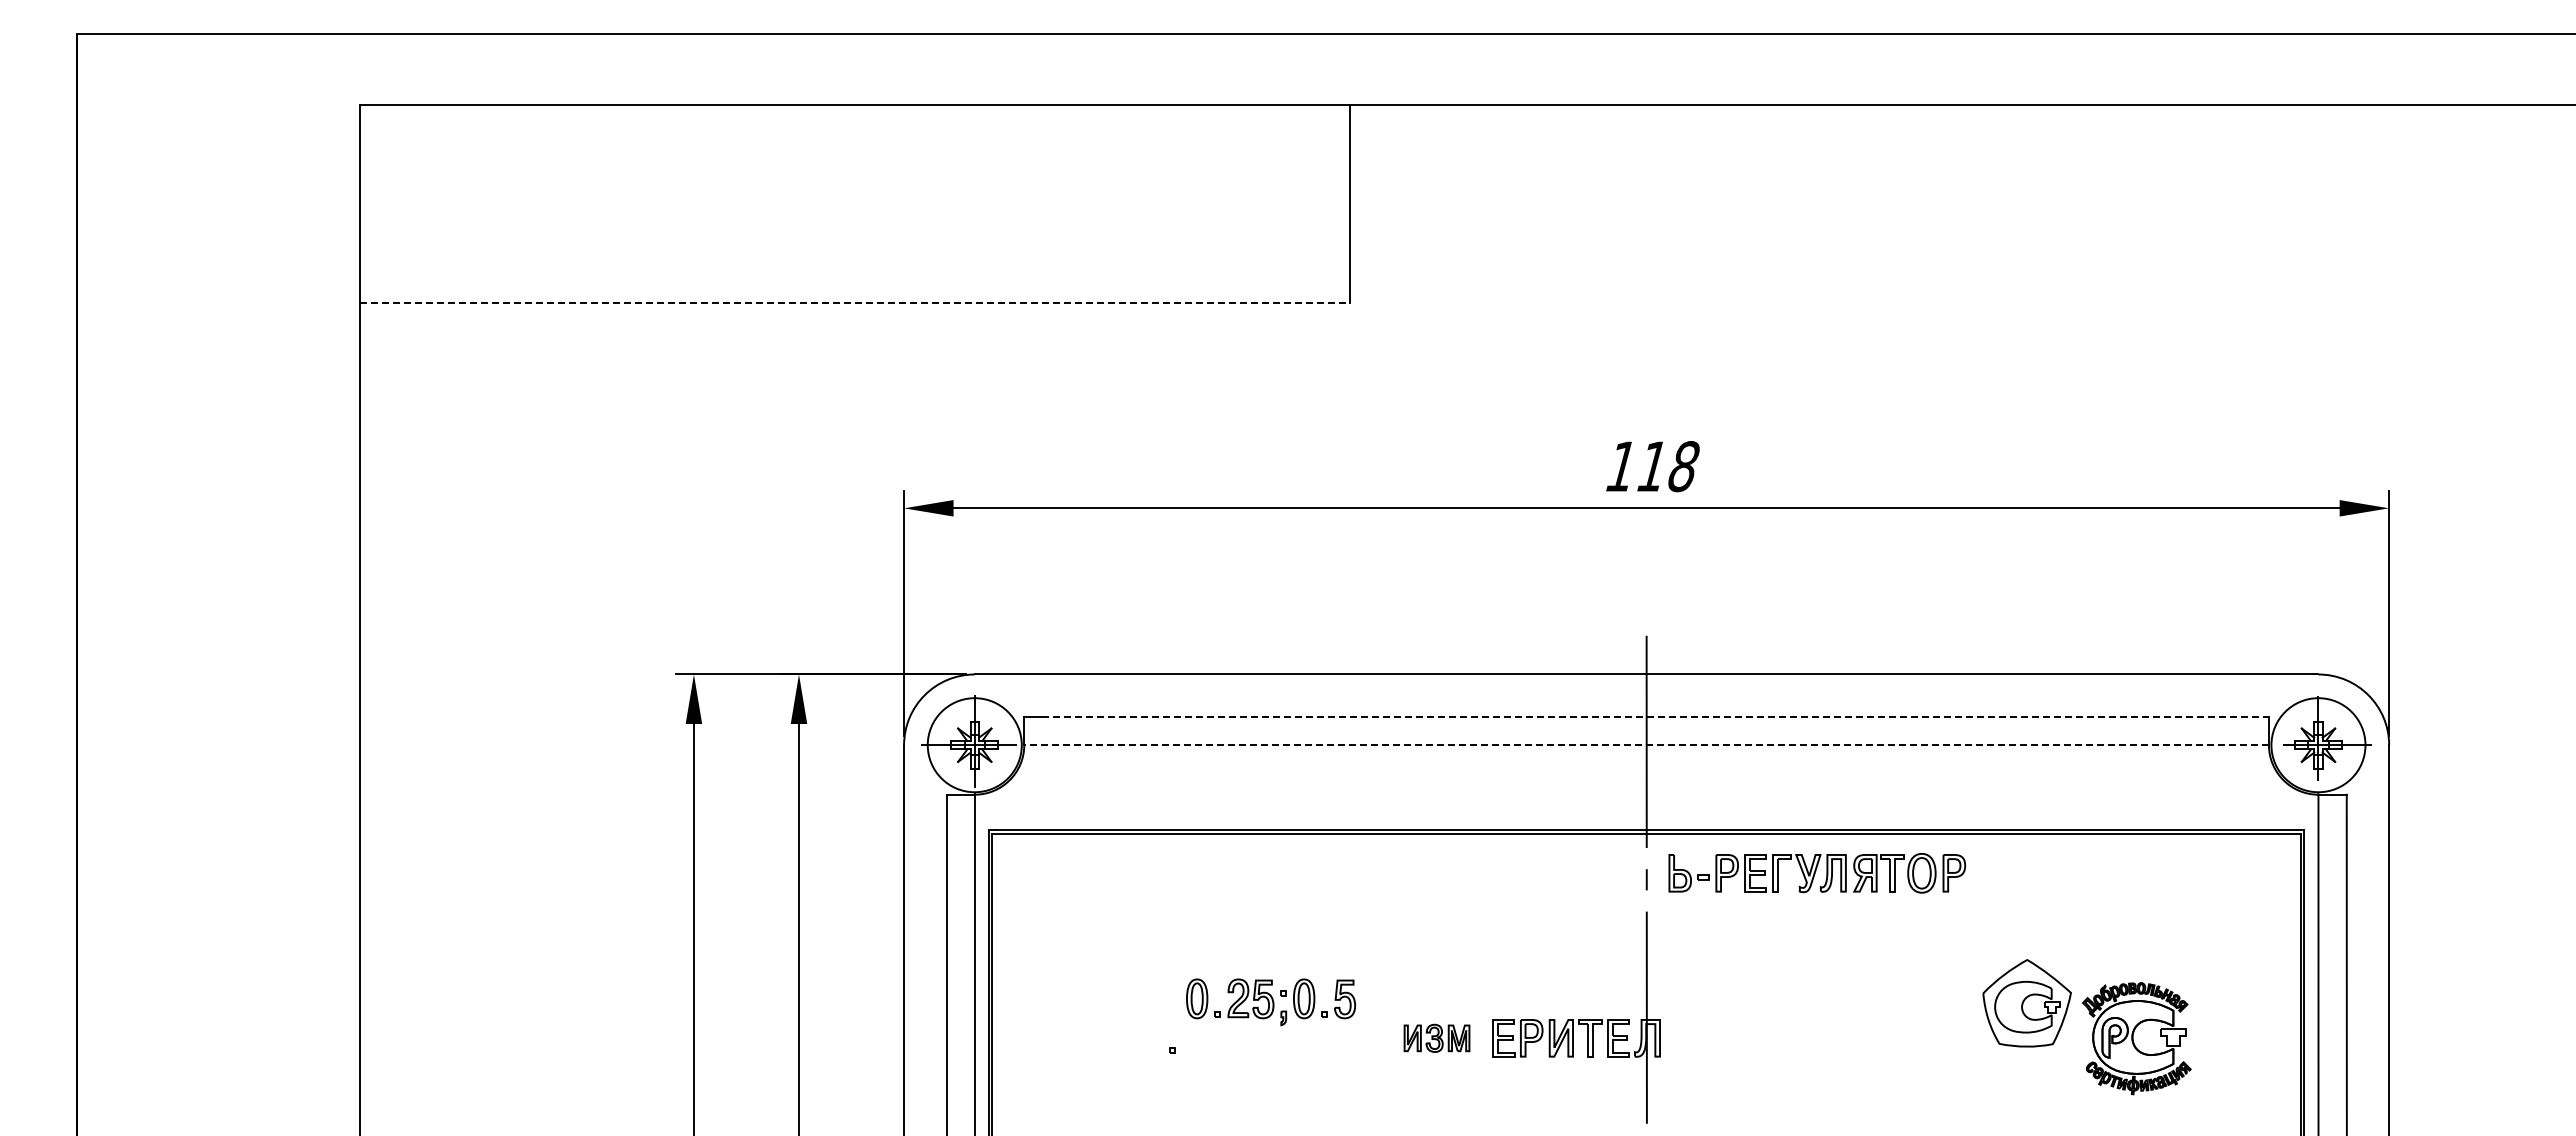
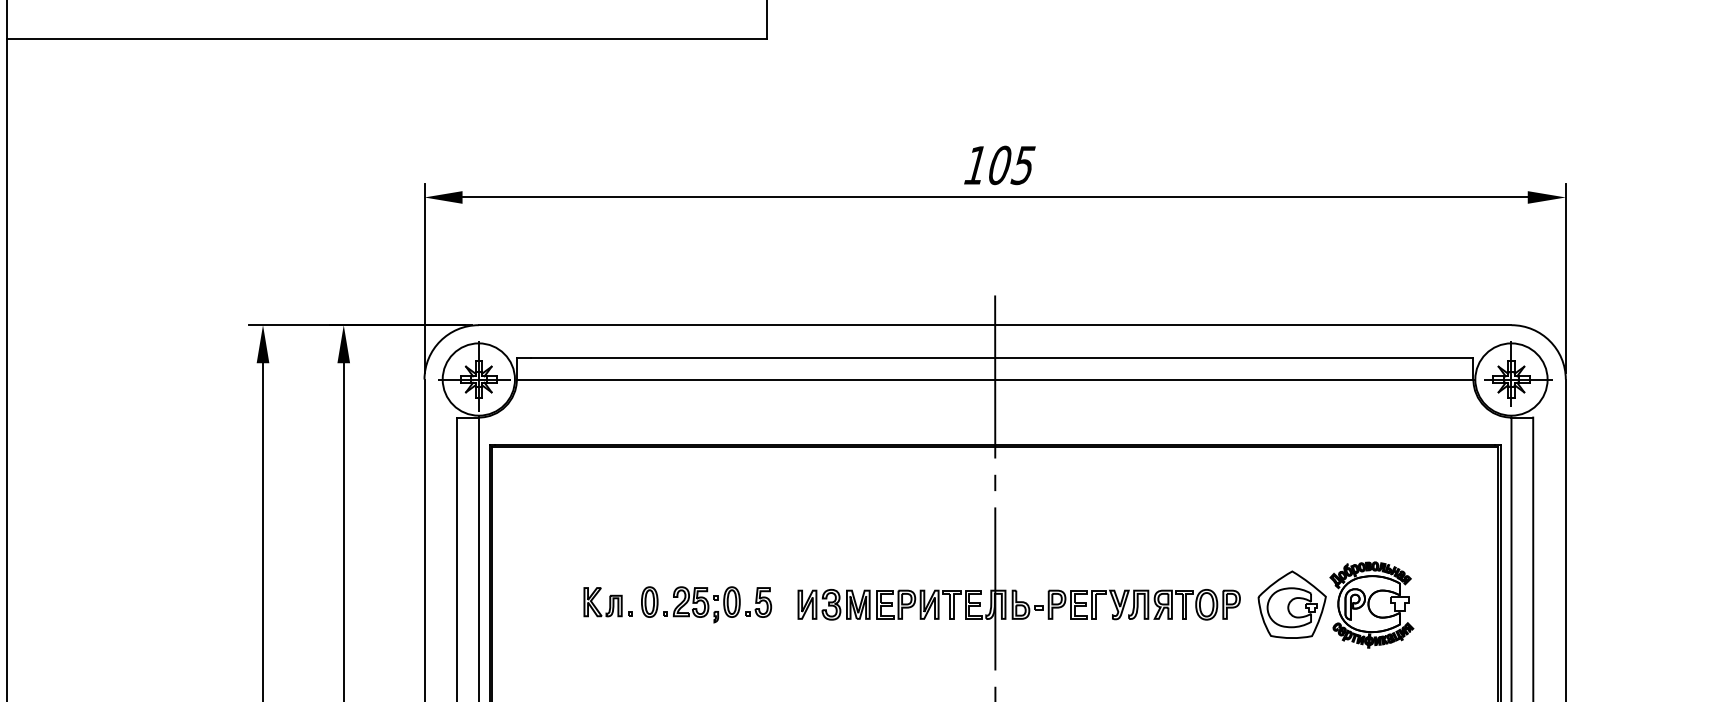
line: (855, 302) -> (387, 39), dashed -> solid
text: (1668, 466) -> (1011, 165), 118 -> 105
line: (1656, 716) -> (1002, 357), dashed -> solid
line: (1646, 745) -> (995, 379), dashed -> solid
part: (1817, 873) -> (1126, 604), moved
part: (1271, 1002) -> (706, 604), moved
part: (2026, 1003) -> (1291, 604), moved
part: (1144, 1034) -> (609, 601), added
part: (1436, 1038) -> (833, 604), size x1.43

